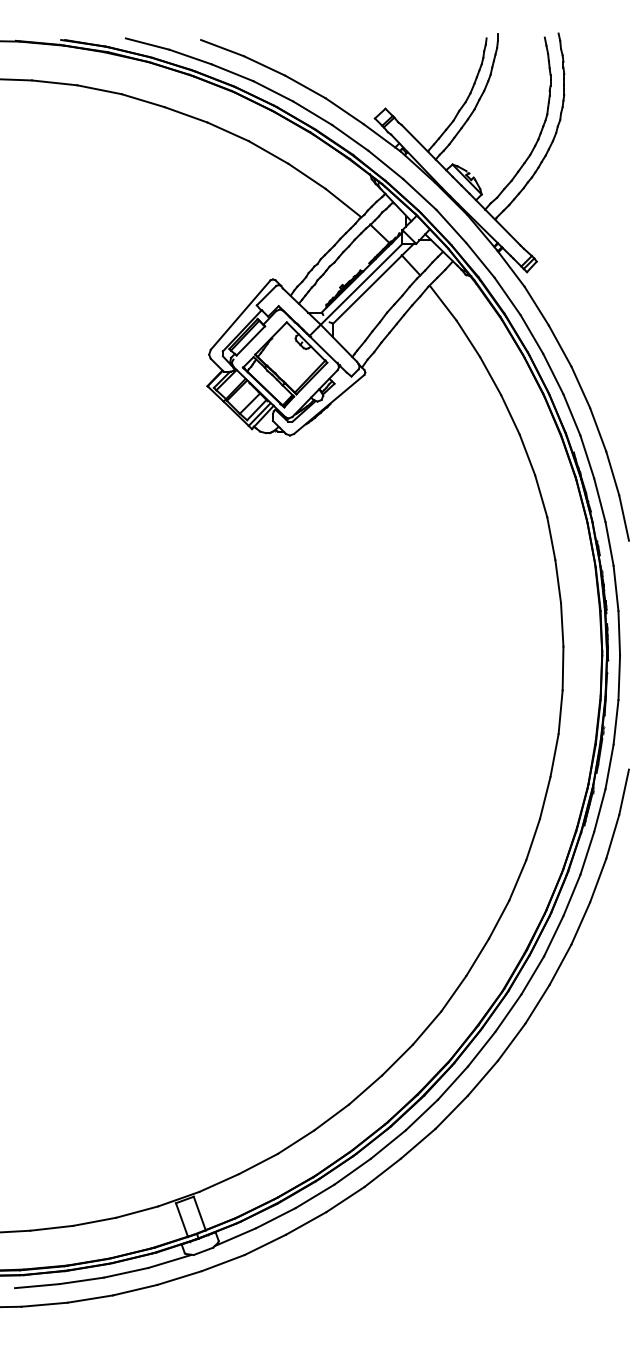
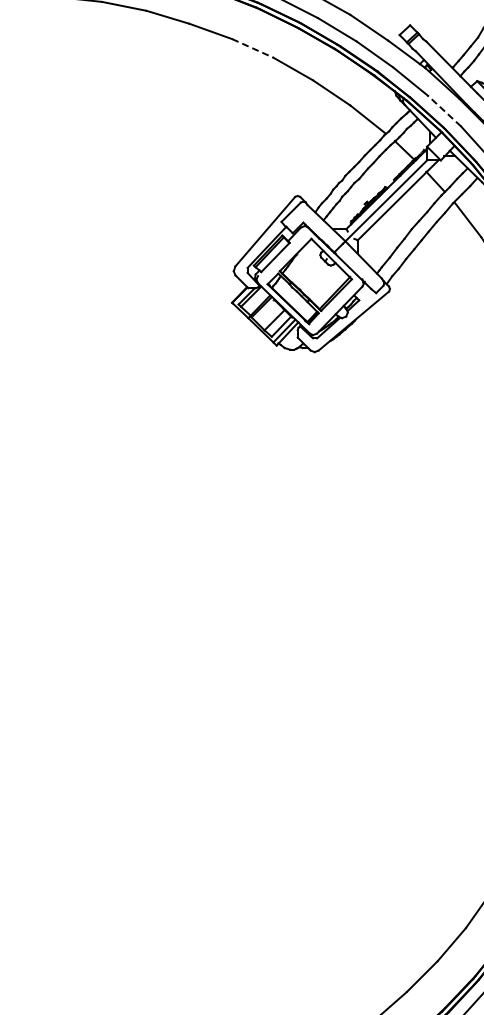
line: (228, 131) -> (253, 48), solid -> dashed
line: (419, 194) -> (444, 111), solid -> dashed

